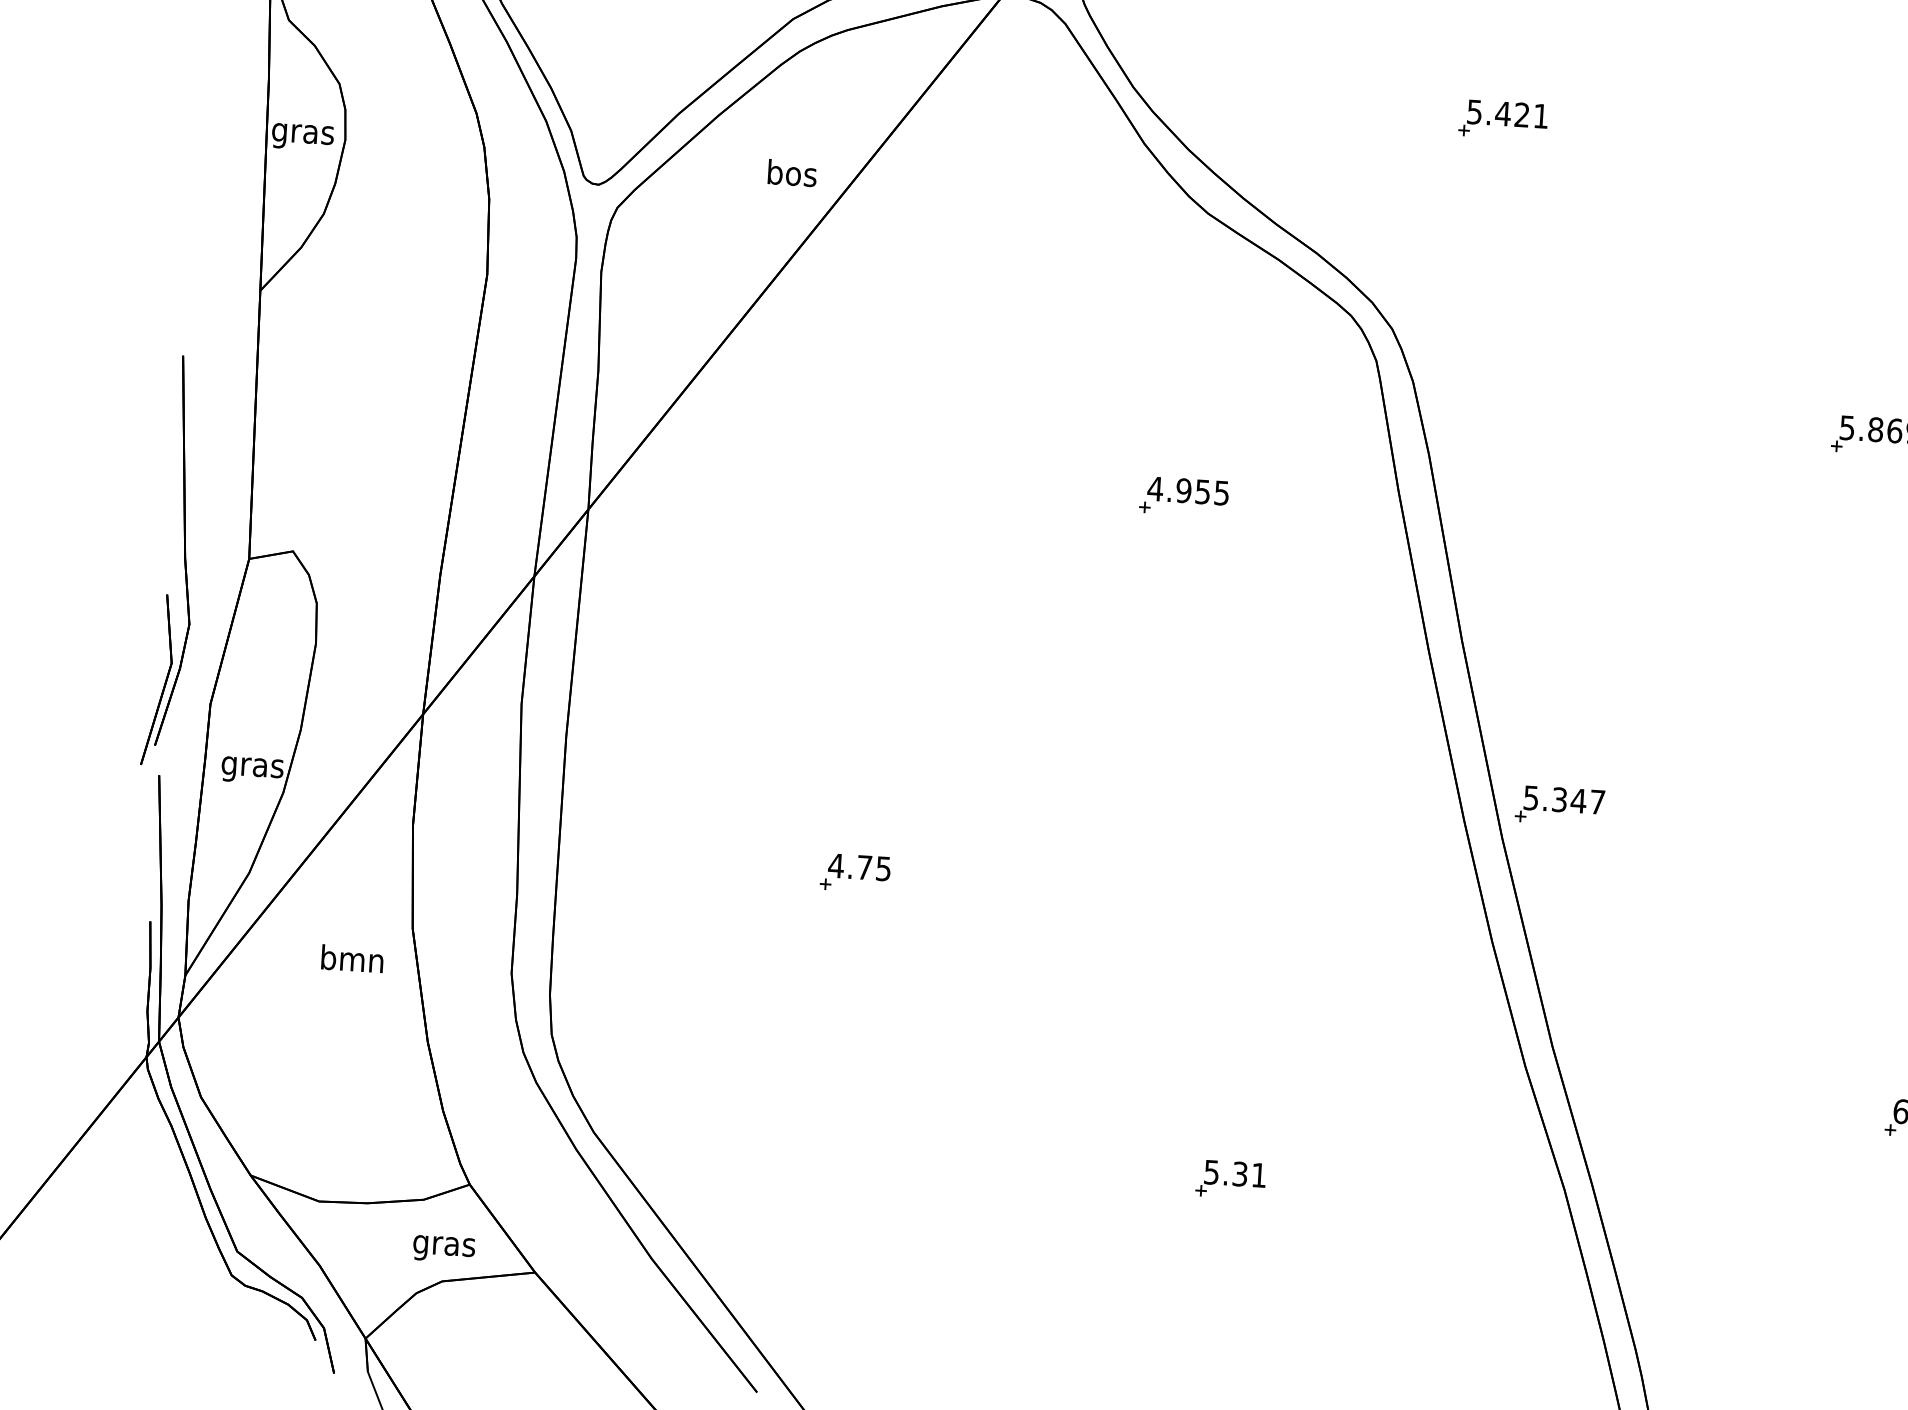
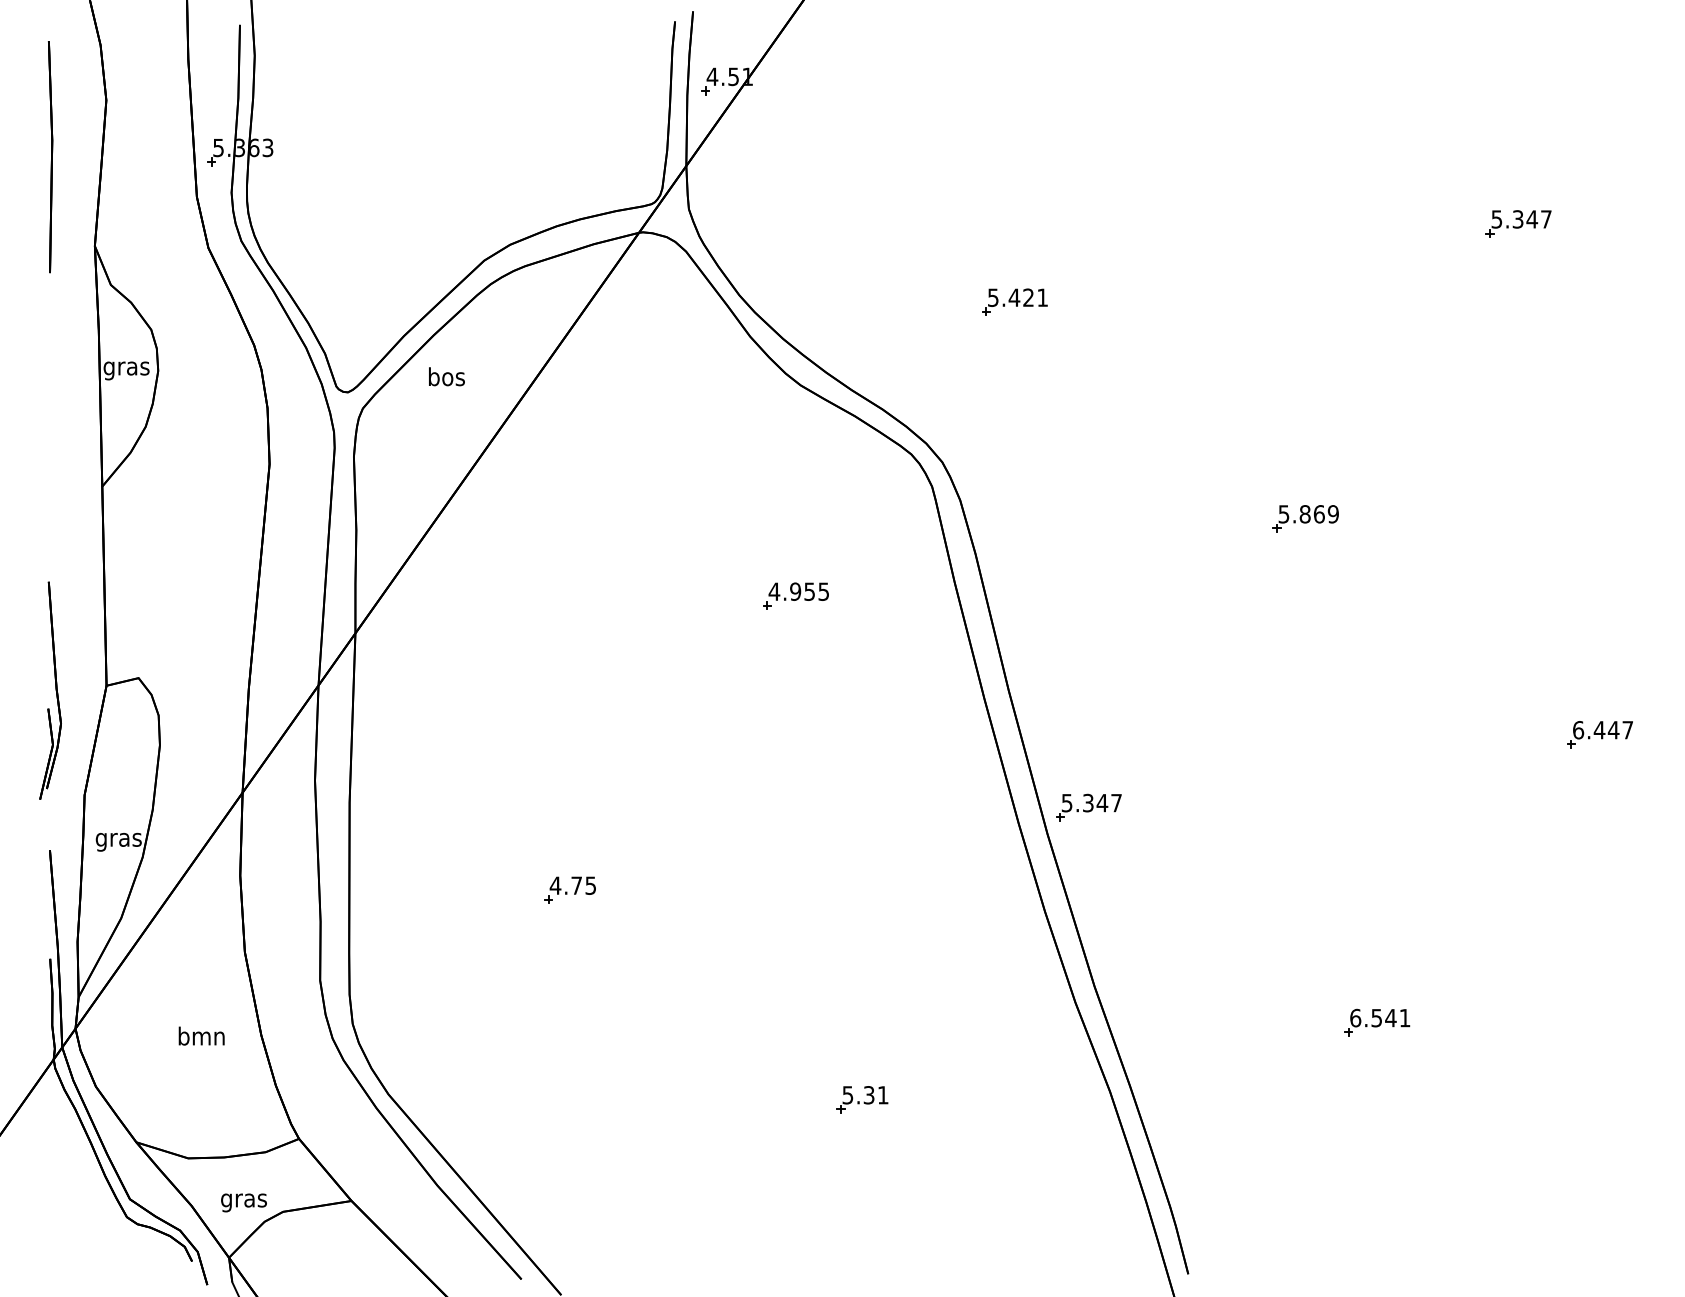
text: (791, 172) -> (446, 376), moved
part: (173, 560) -> (50, 690), size x0.71
text: (352, 957) -> (201, 1035), moved
text: (443, 1248) -> (243, 1202), moved

